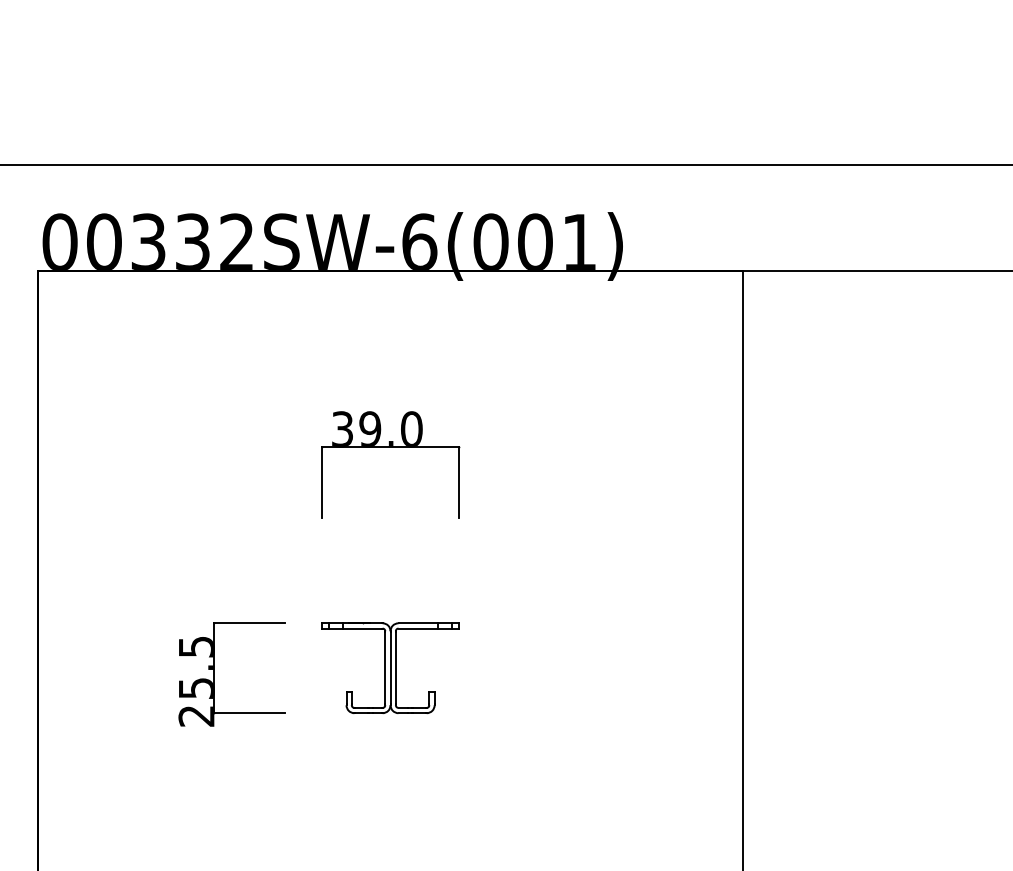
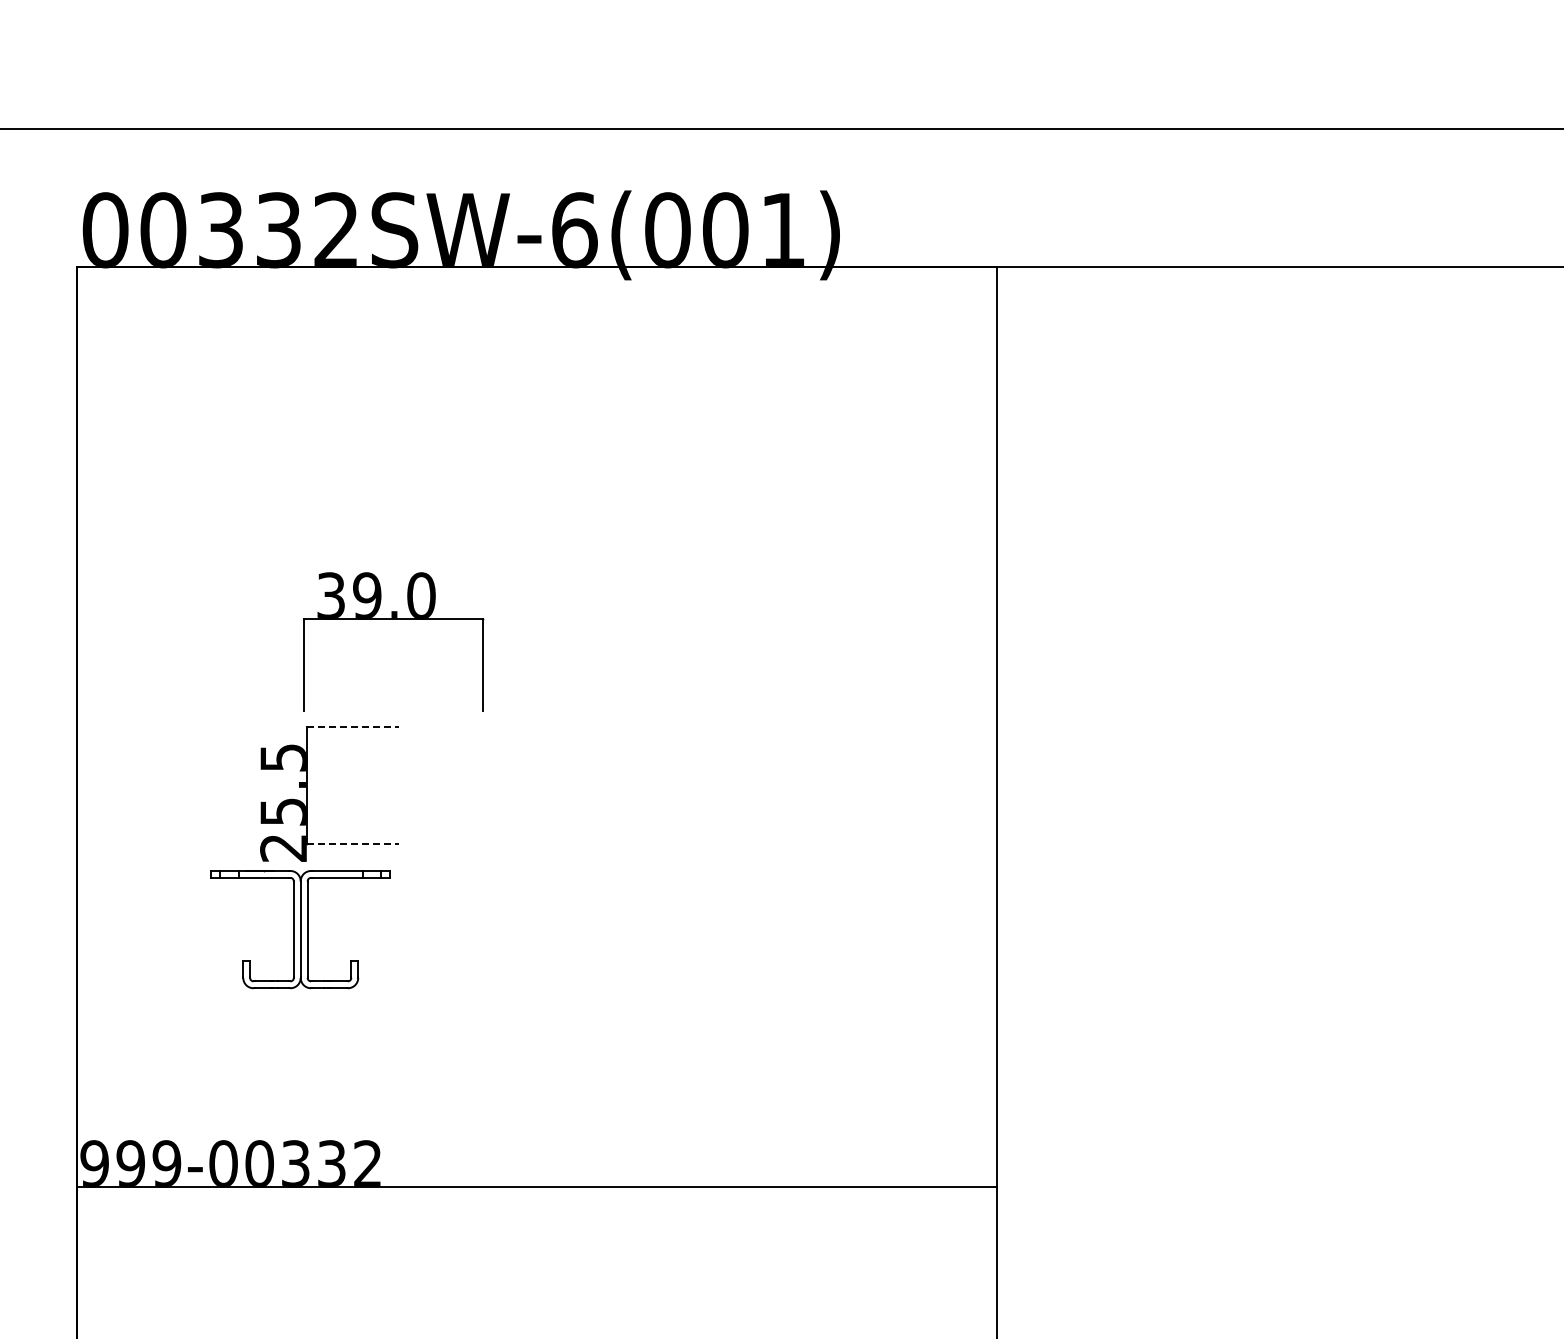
part: (390, 447) -> (393, 619), moved
line: (249, 622) -> (352, 726), solid -> dashed
part: (390, 668) -> (300, 929), moved
line: (249, 713) -> (352, 844), solid -> dashed

